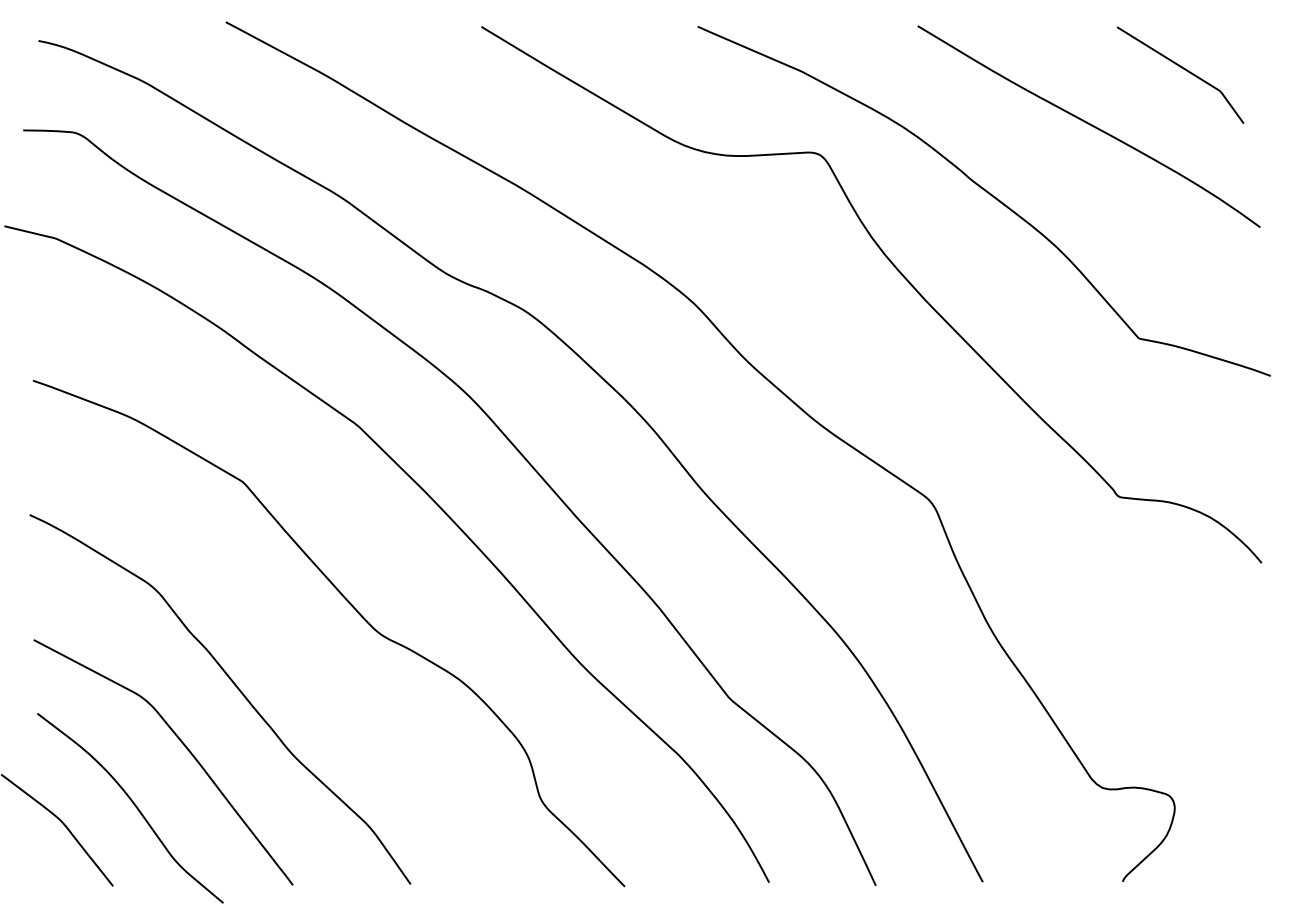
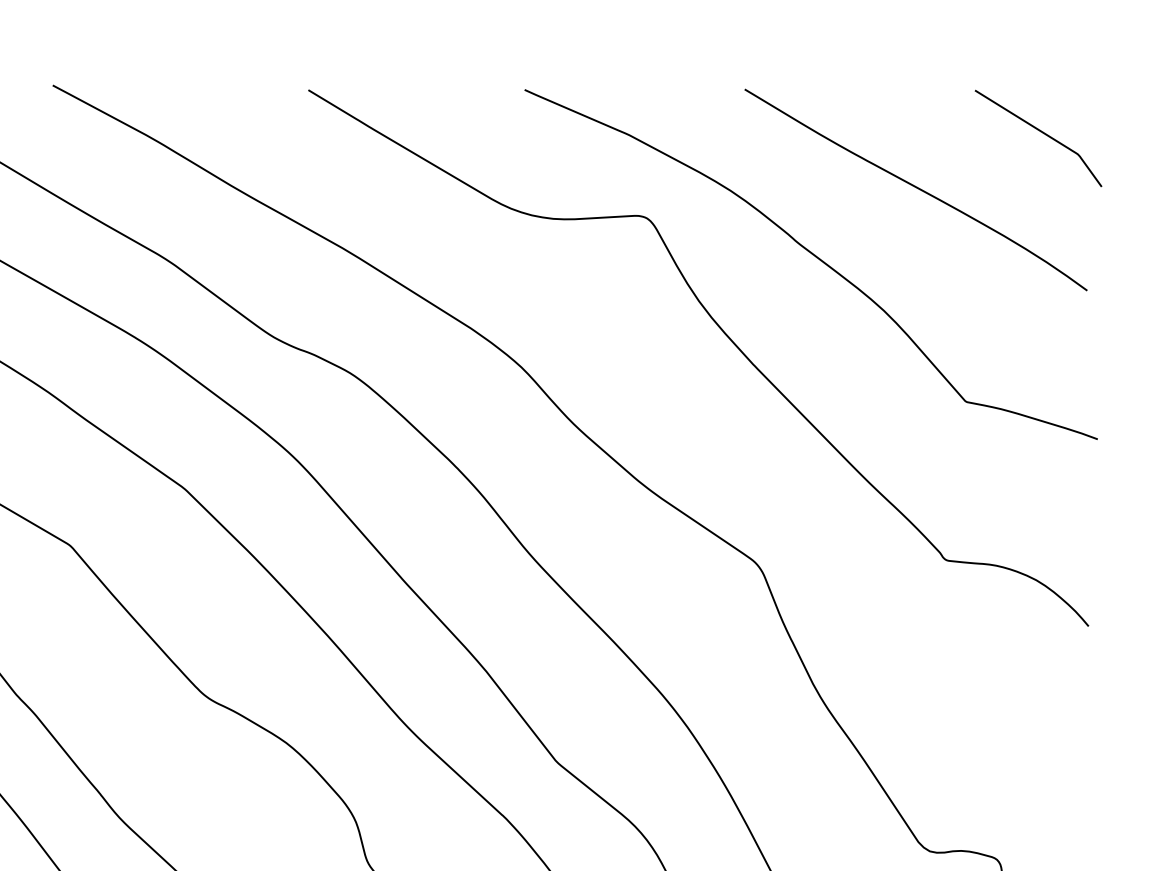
curve: (1184, 70) -> (1042, 133), moved

